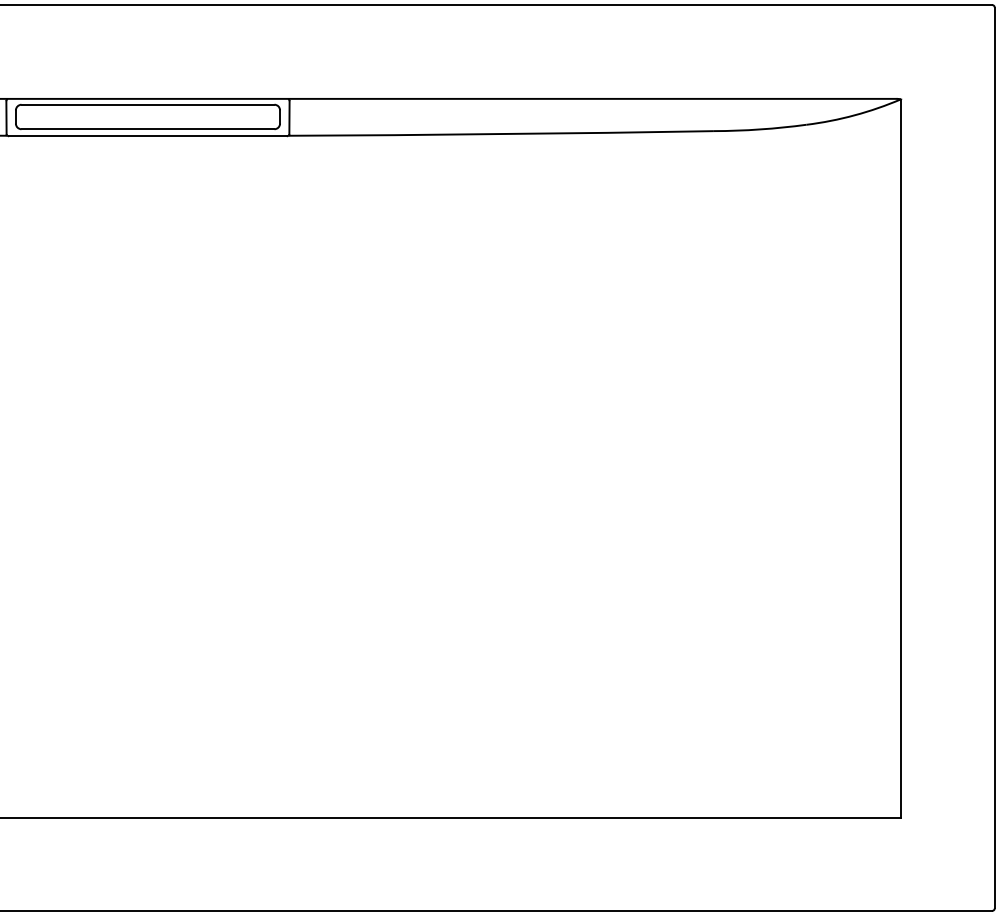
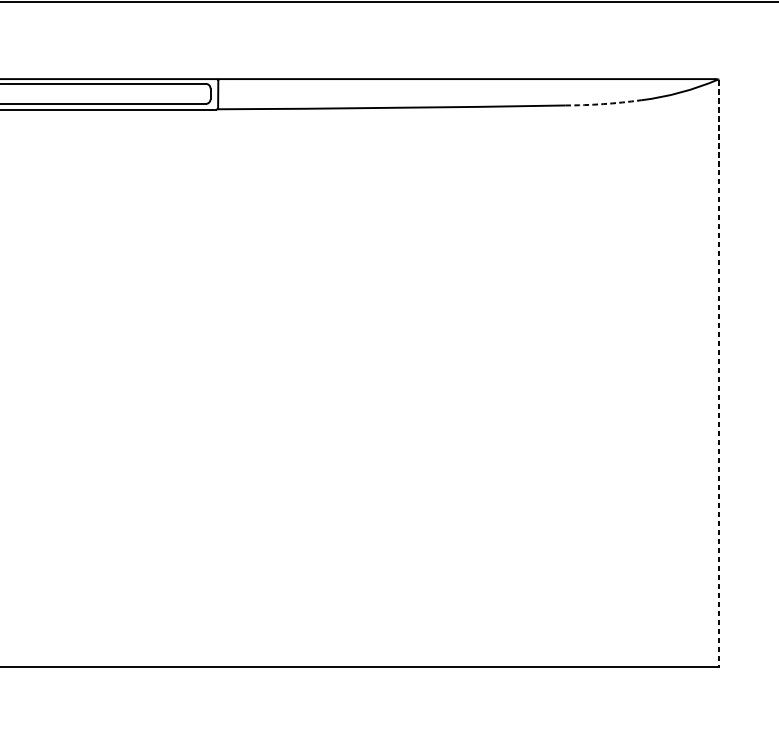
arc: (760, 129) -> (603, 104), solid -> dashed
line: (901, 459) -> (718, 374), solid -> dashed

